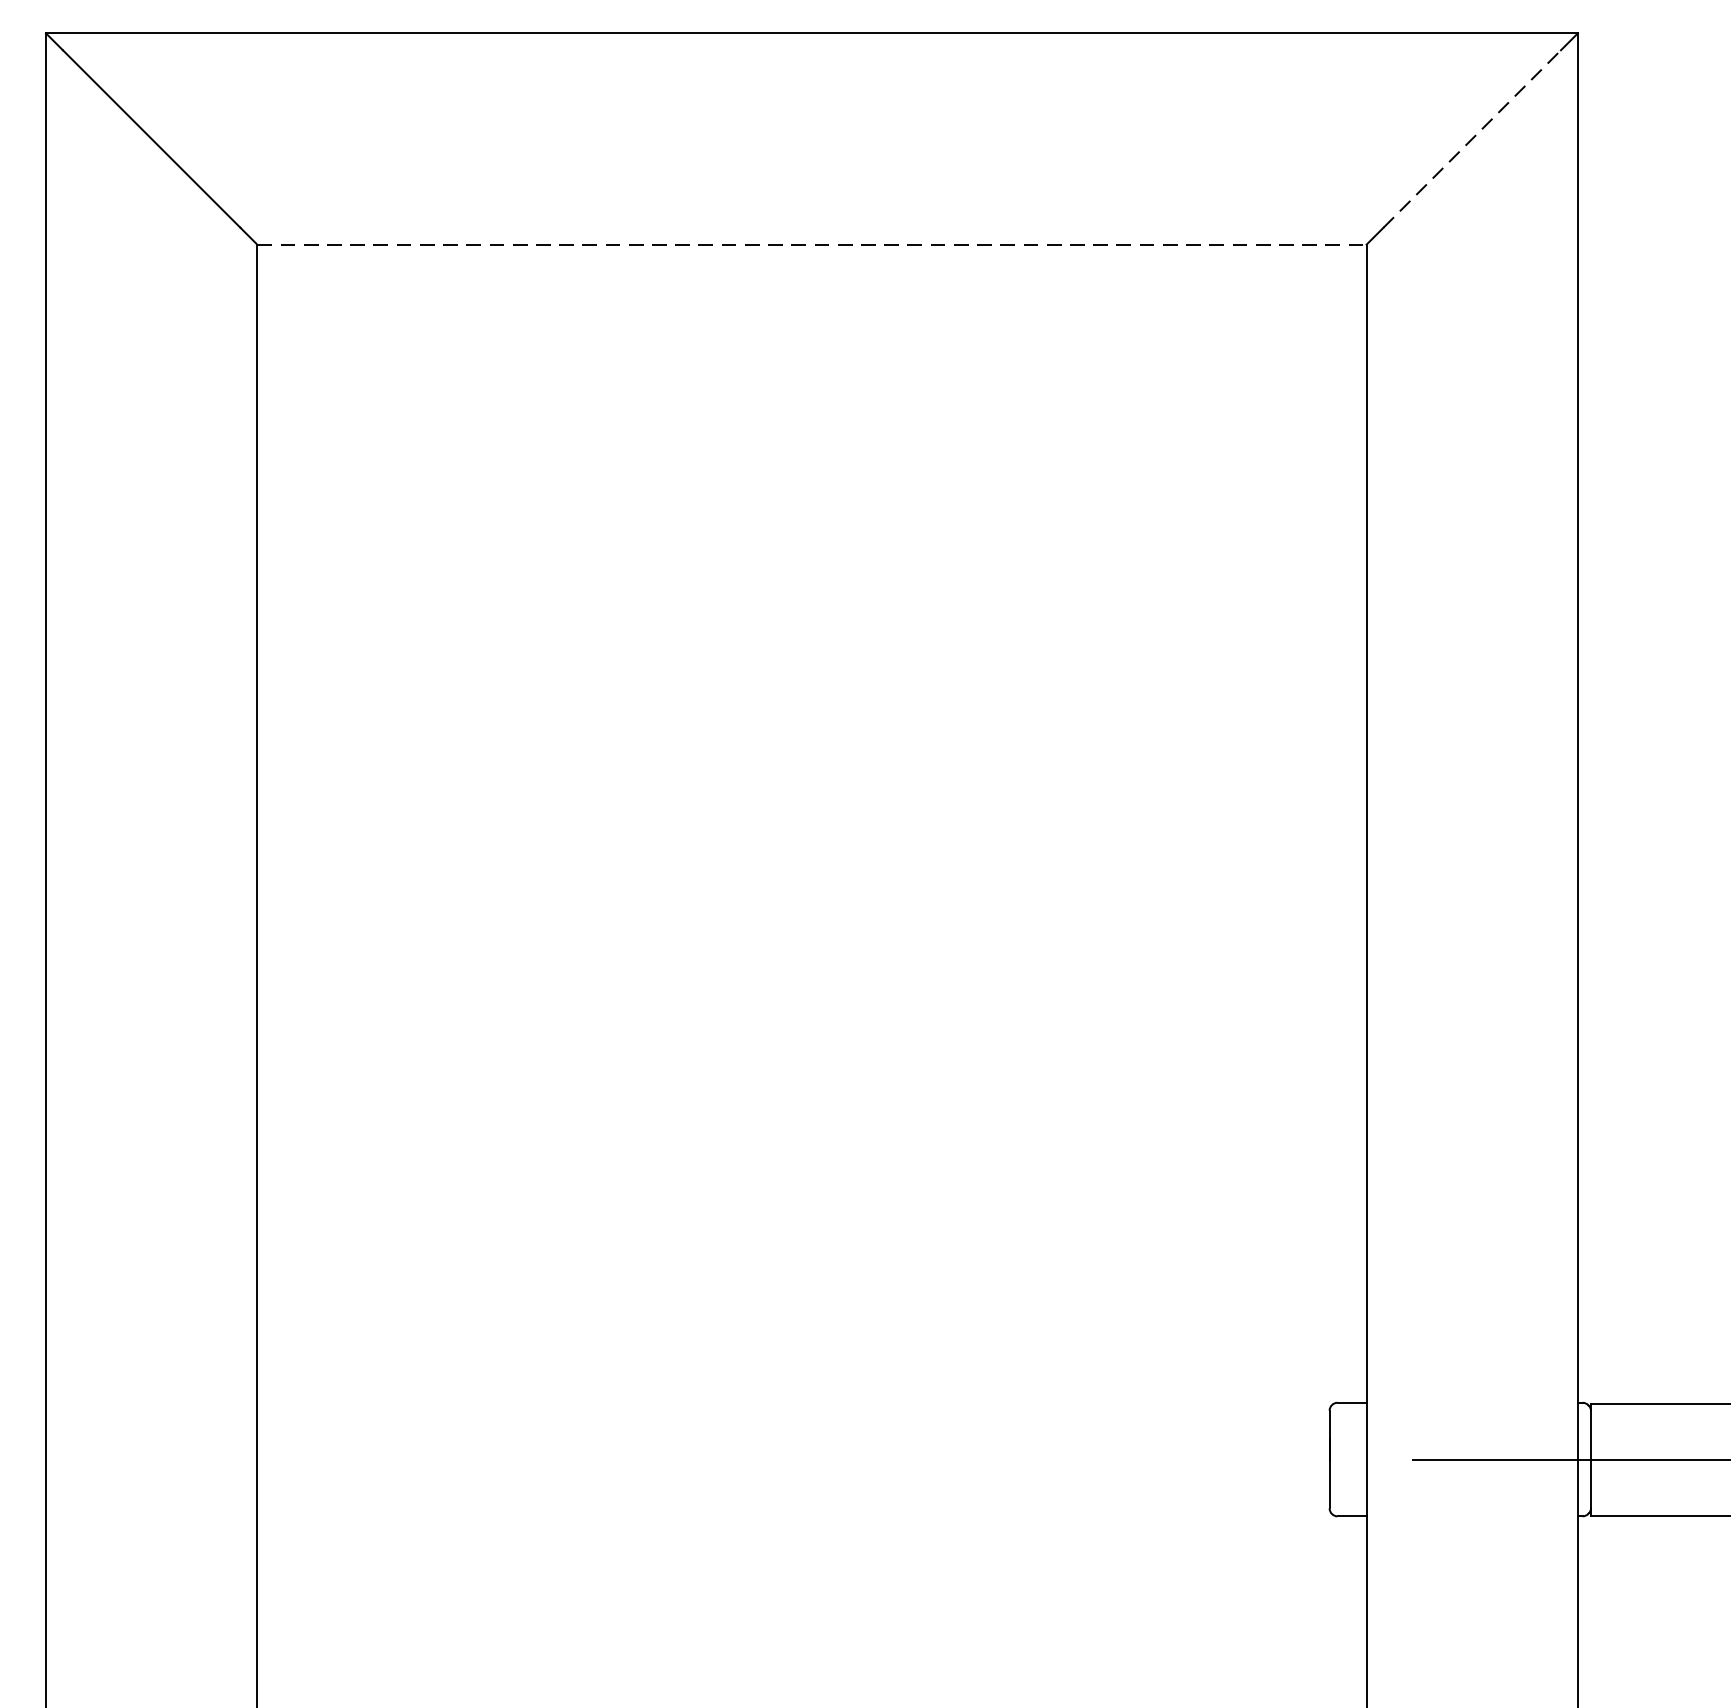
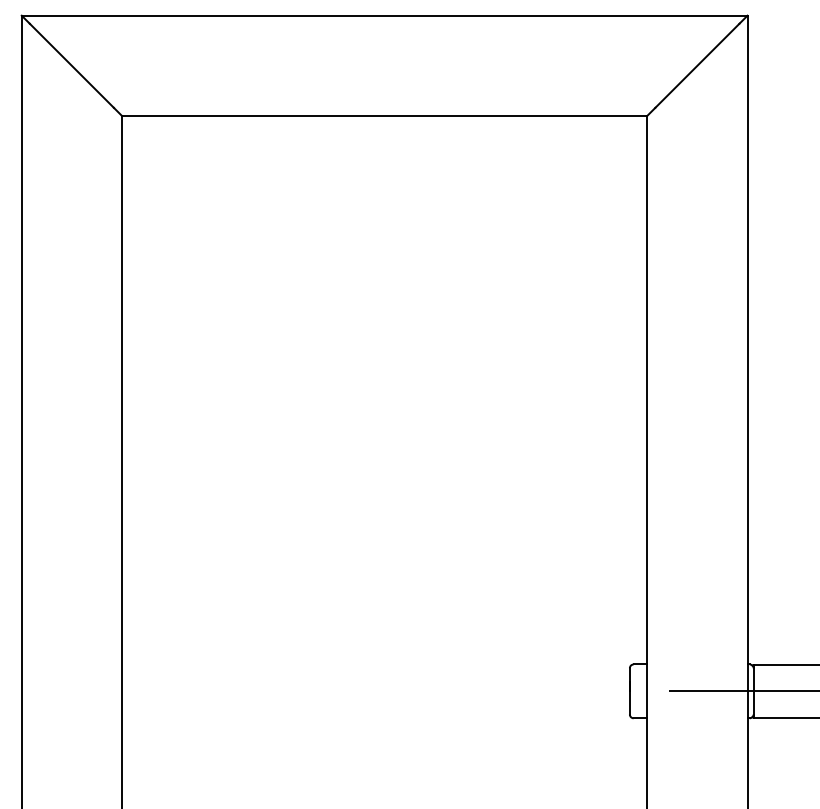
line: (1472, 138) -> (697, 65), dashed -> solid
line: (811, 243) -> (384, 115), dashed -> solid

